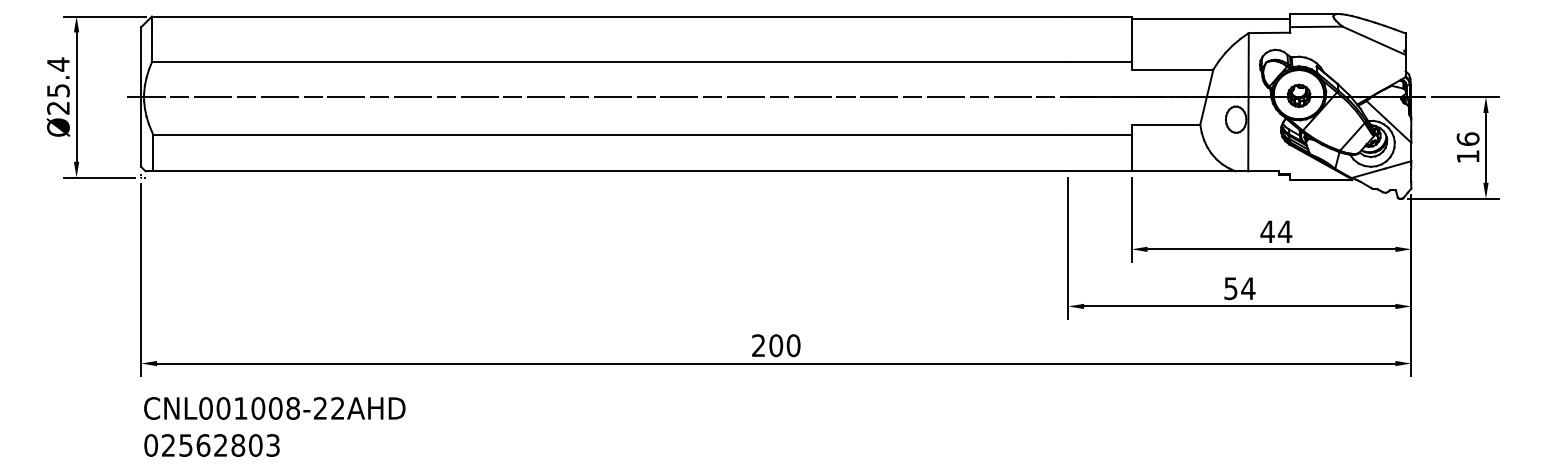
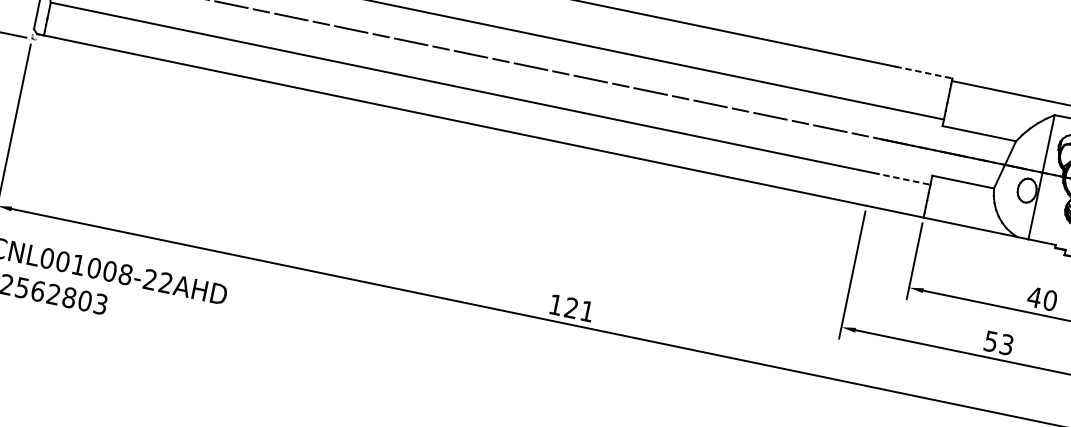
line: (1099, 16) -> (923, 72), solid -> dashed
line: (1099, 134) -> (901, 178), solid -> dashed
text: (1284, 231) -> (1049, 300), 44 -> 40
text: (1248, 288) -> (1006, 344), 54 -> 53
text: (776, 345) -> (571, 308), 200 -> 121

